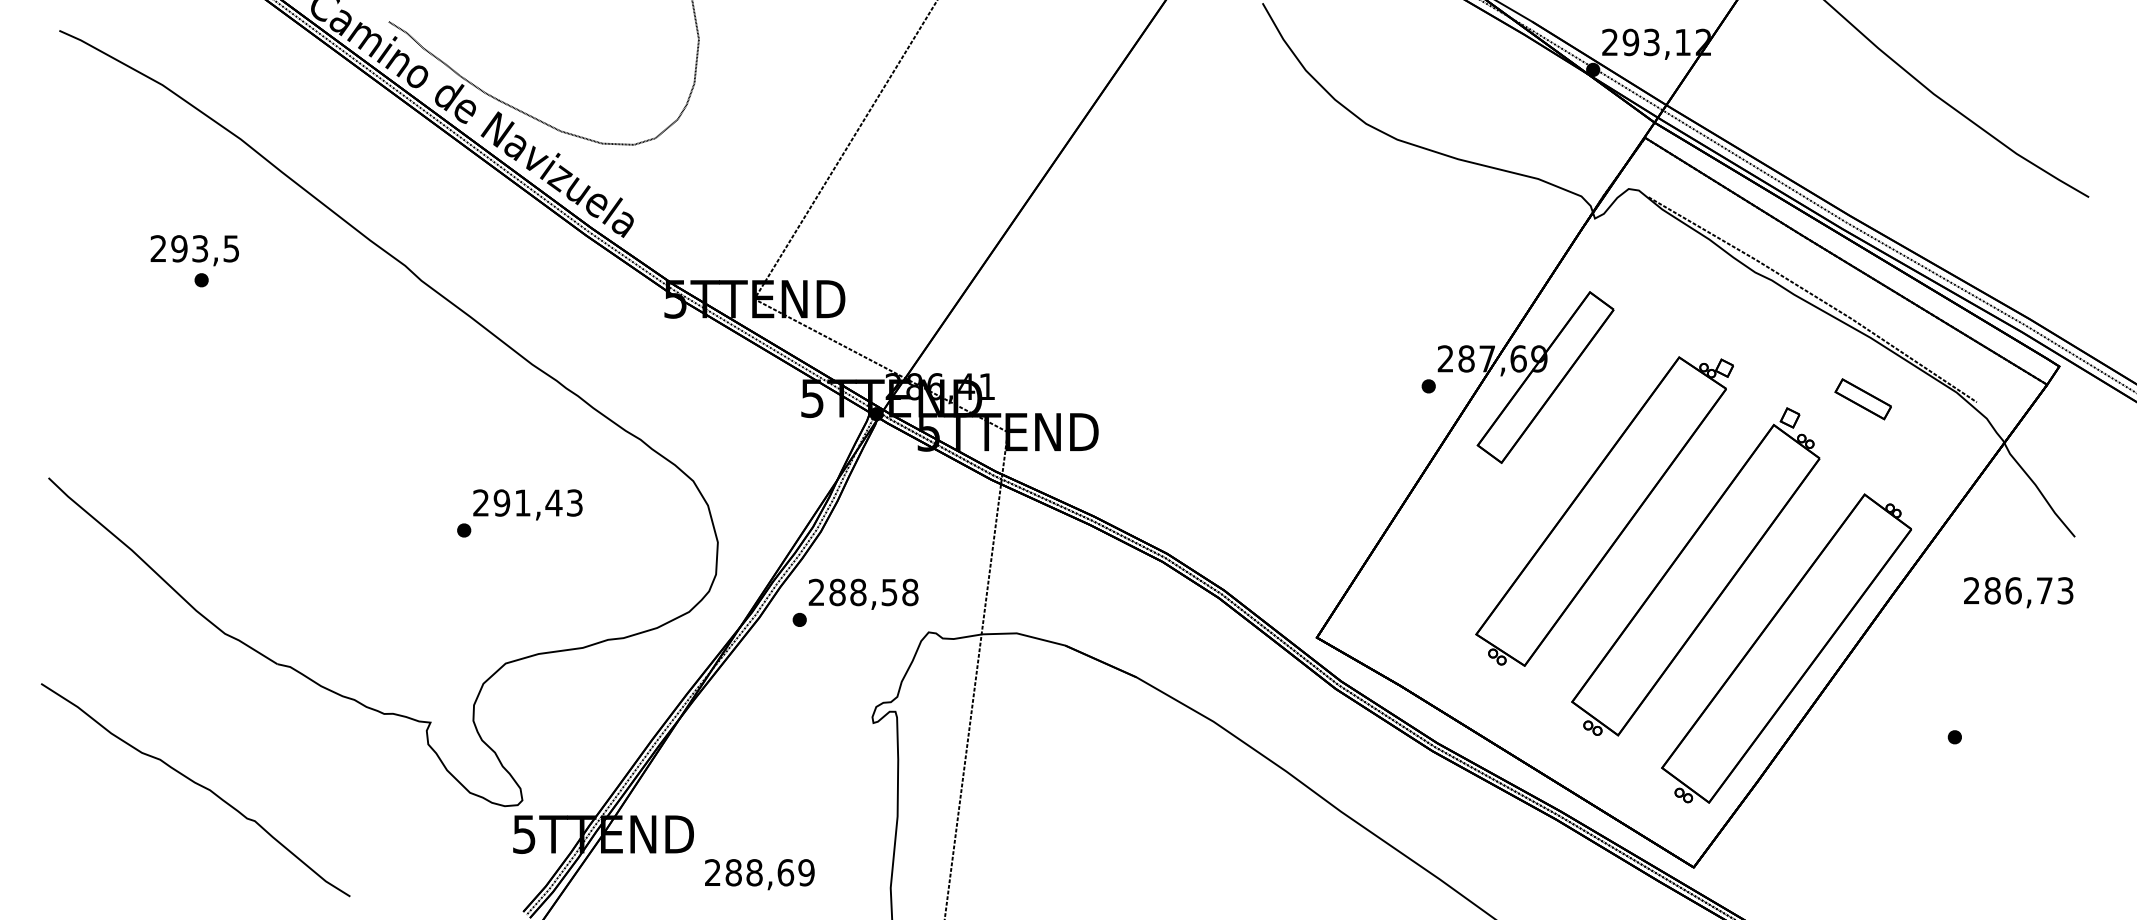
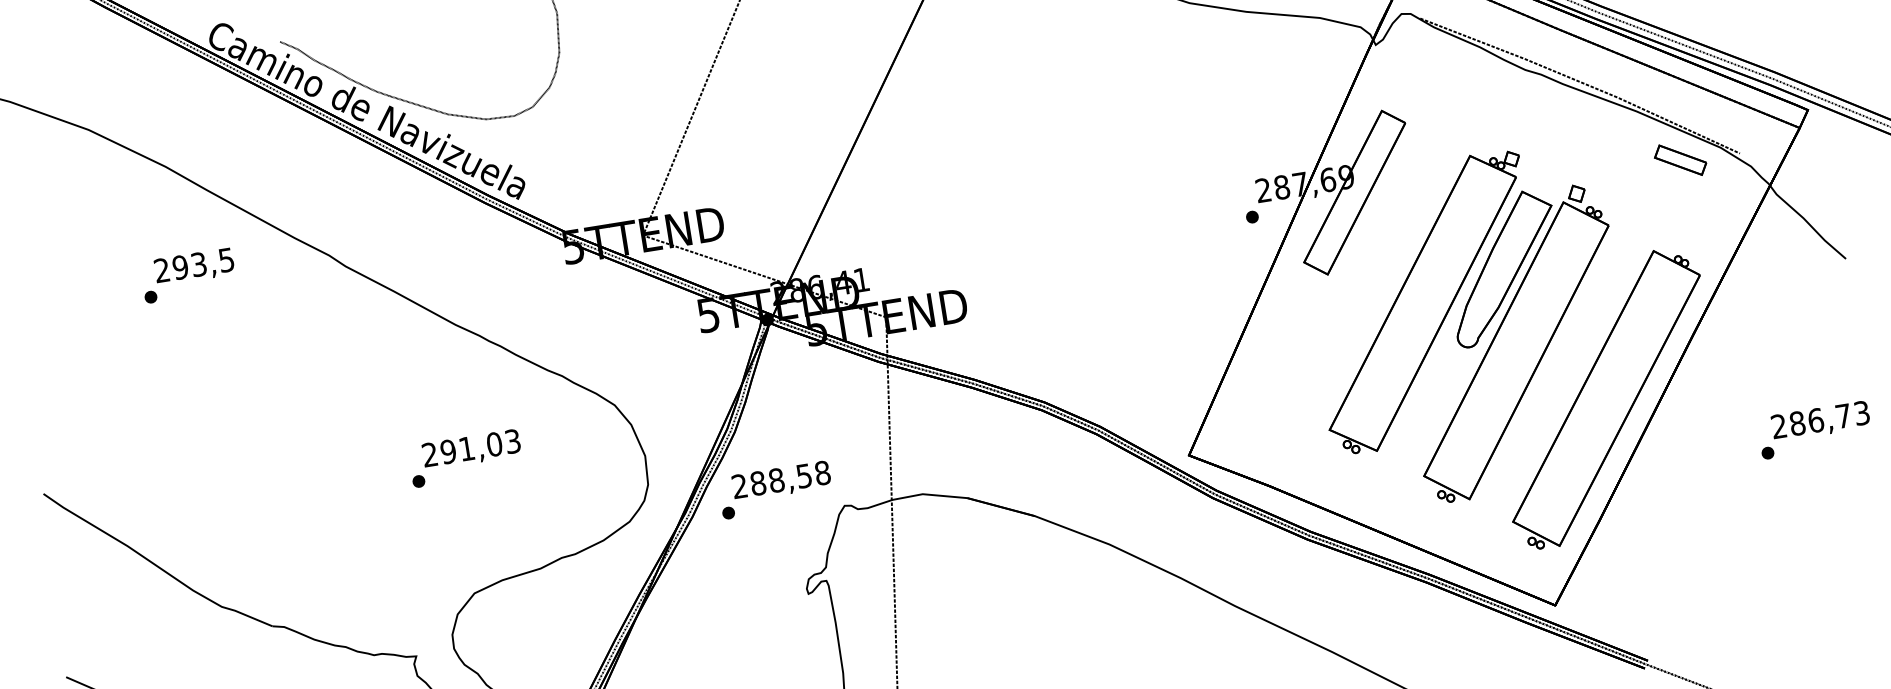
text: (194, 250) -> (194, 266), moved
part: (1862, 399) -> (1679, 160), moved
part: (1696, 486) -> (1503, 267), added
text: (553, 502) -> (494, 444), 291,43 -> 291,03
text: (2018, 592) -> (1820, 421), moved

